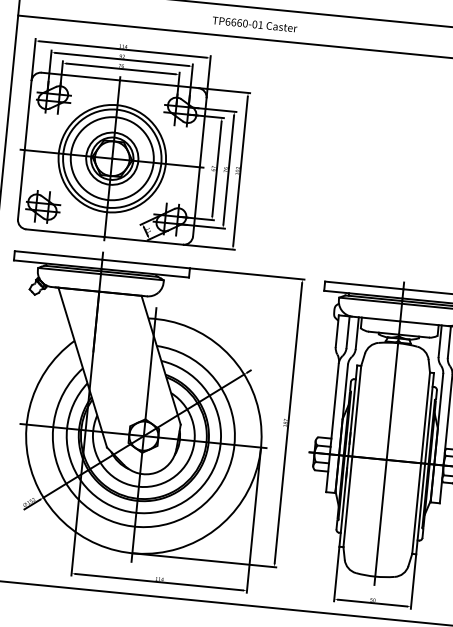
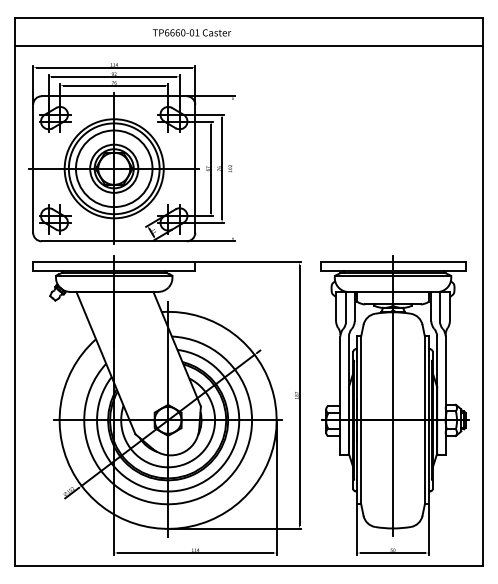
text: (254, 24) -> (191, 32), moved
line: (240, 170) -> (232, 168), removed

